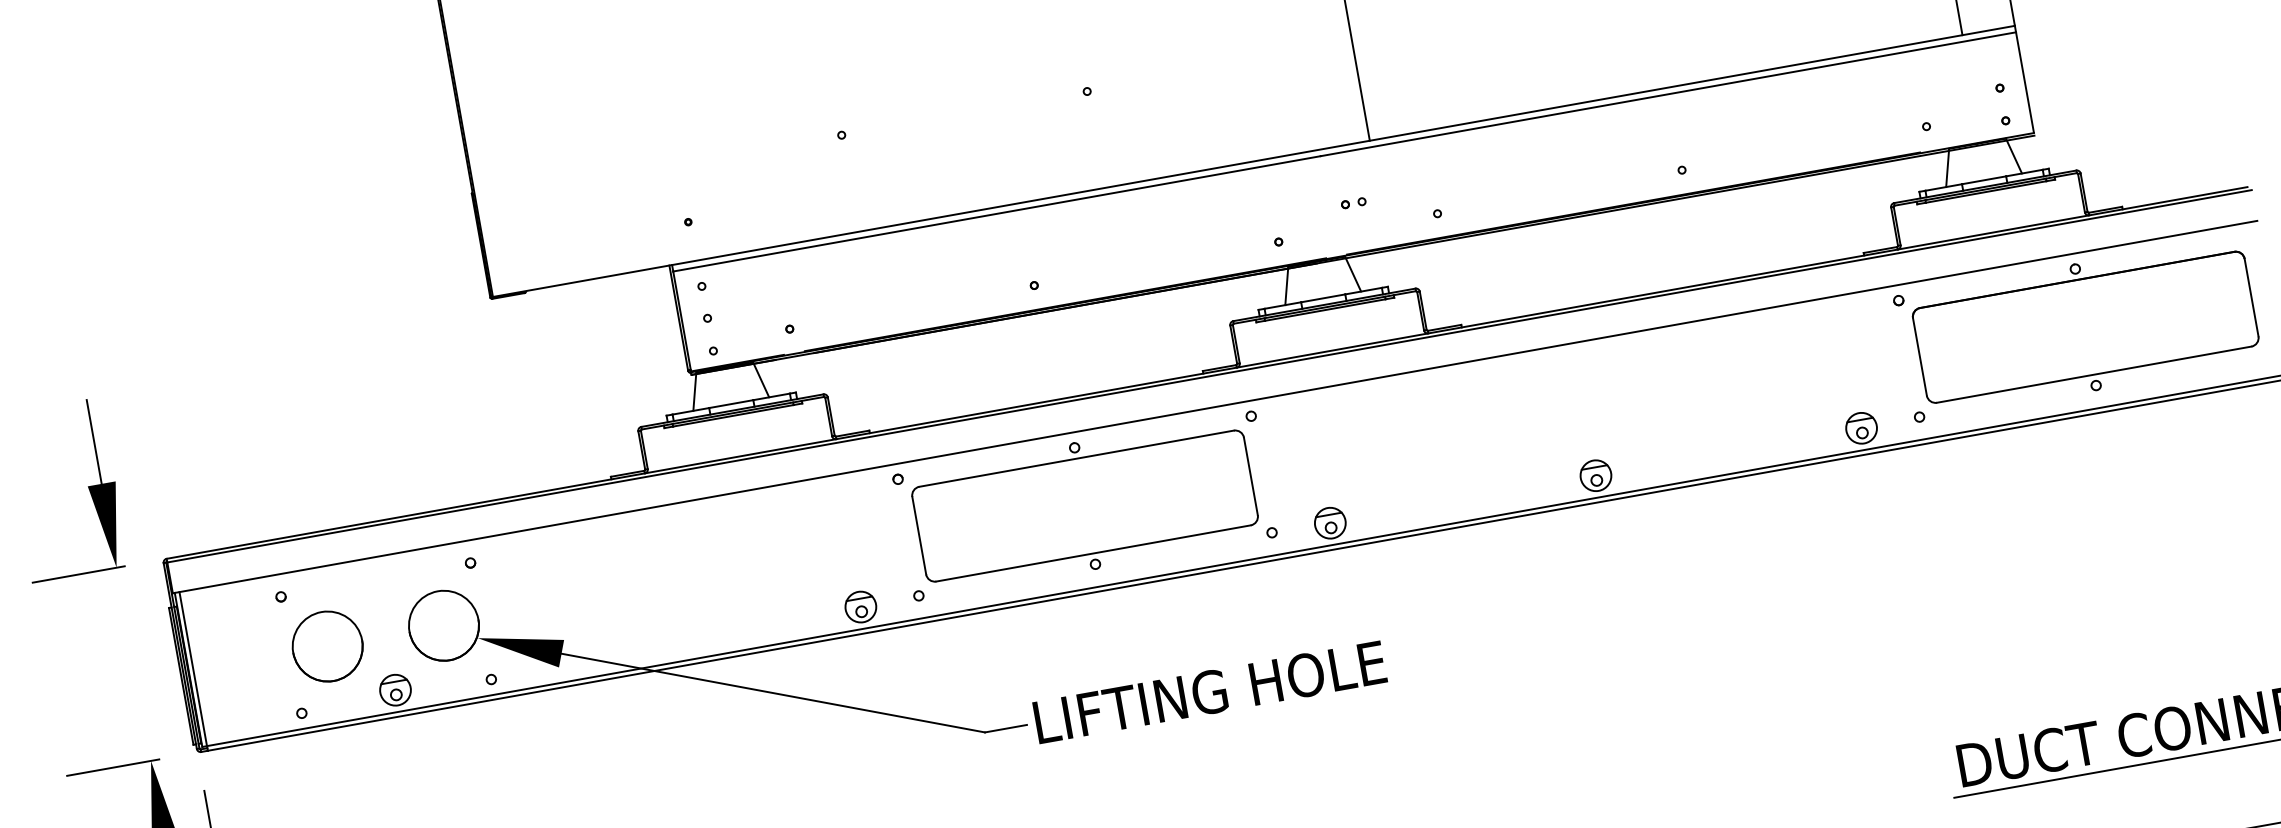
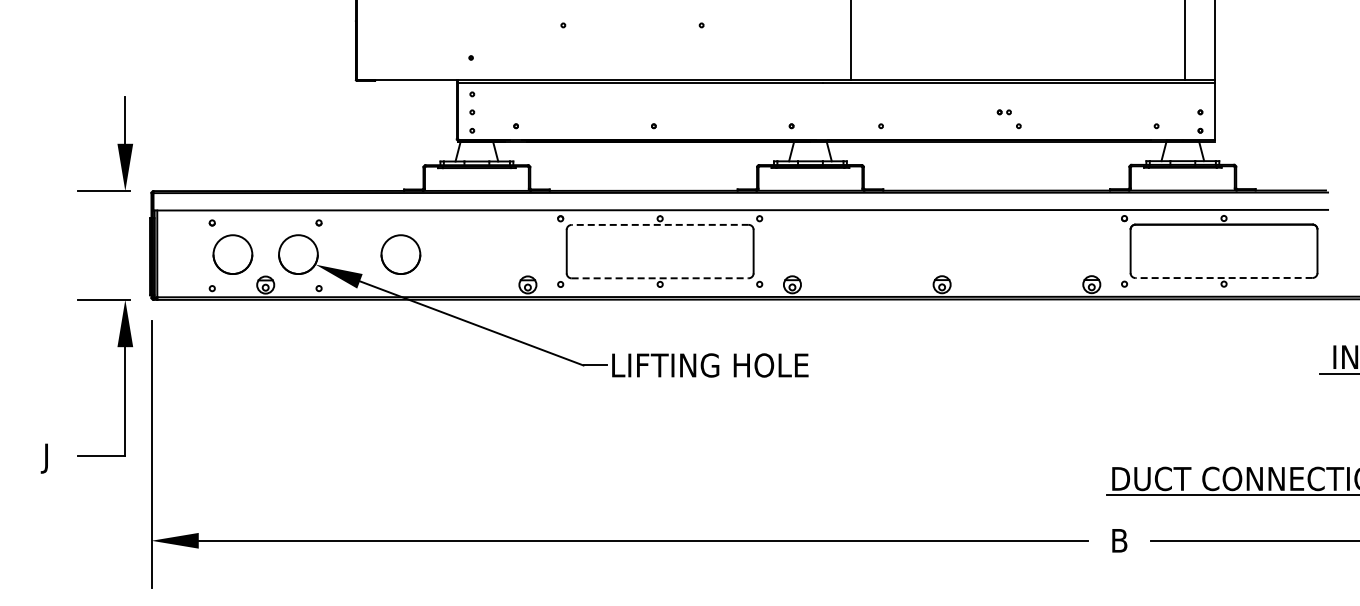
part: (1352, 203) -> (1003, 112), moved
line: (2095, 375) -> (1224, 278), solid -> dashed
line: (1077, 457) -> (660, 224), solid -> dashed
line: (1094, 553) -> (660, 278), solid -> dashed
part: (625, 593) -> (400, 254), added

